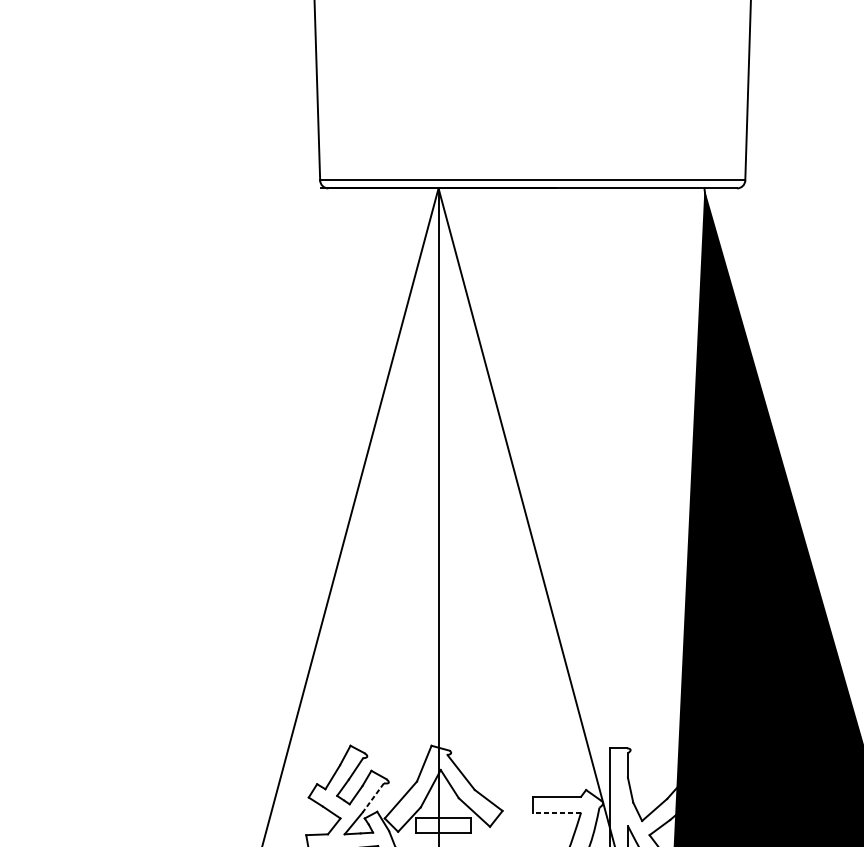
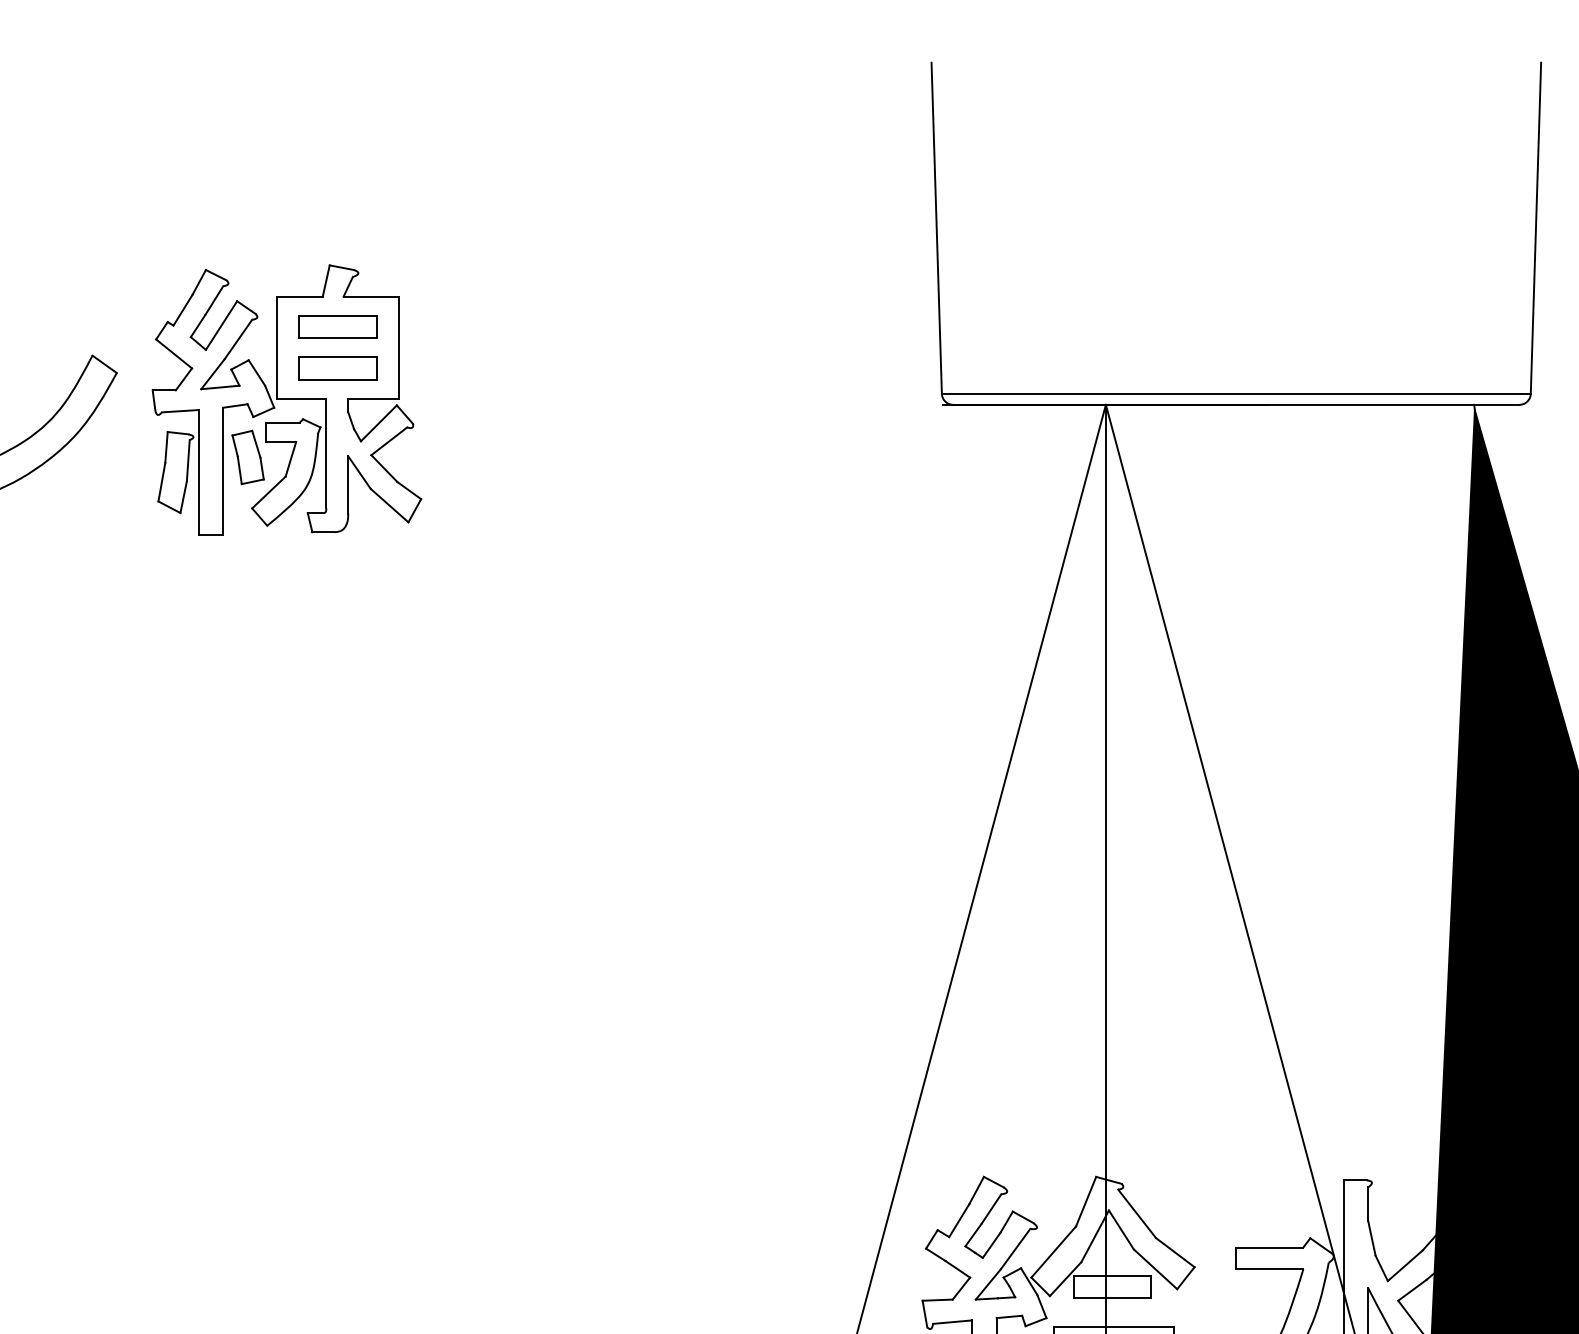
line: (373, 798) -> (1015, 1249), dashed -> solid
line: (556, 812) -> (1269, 1269), dashed -> solid

